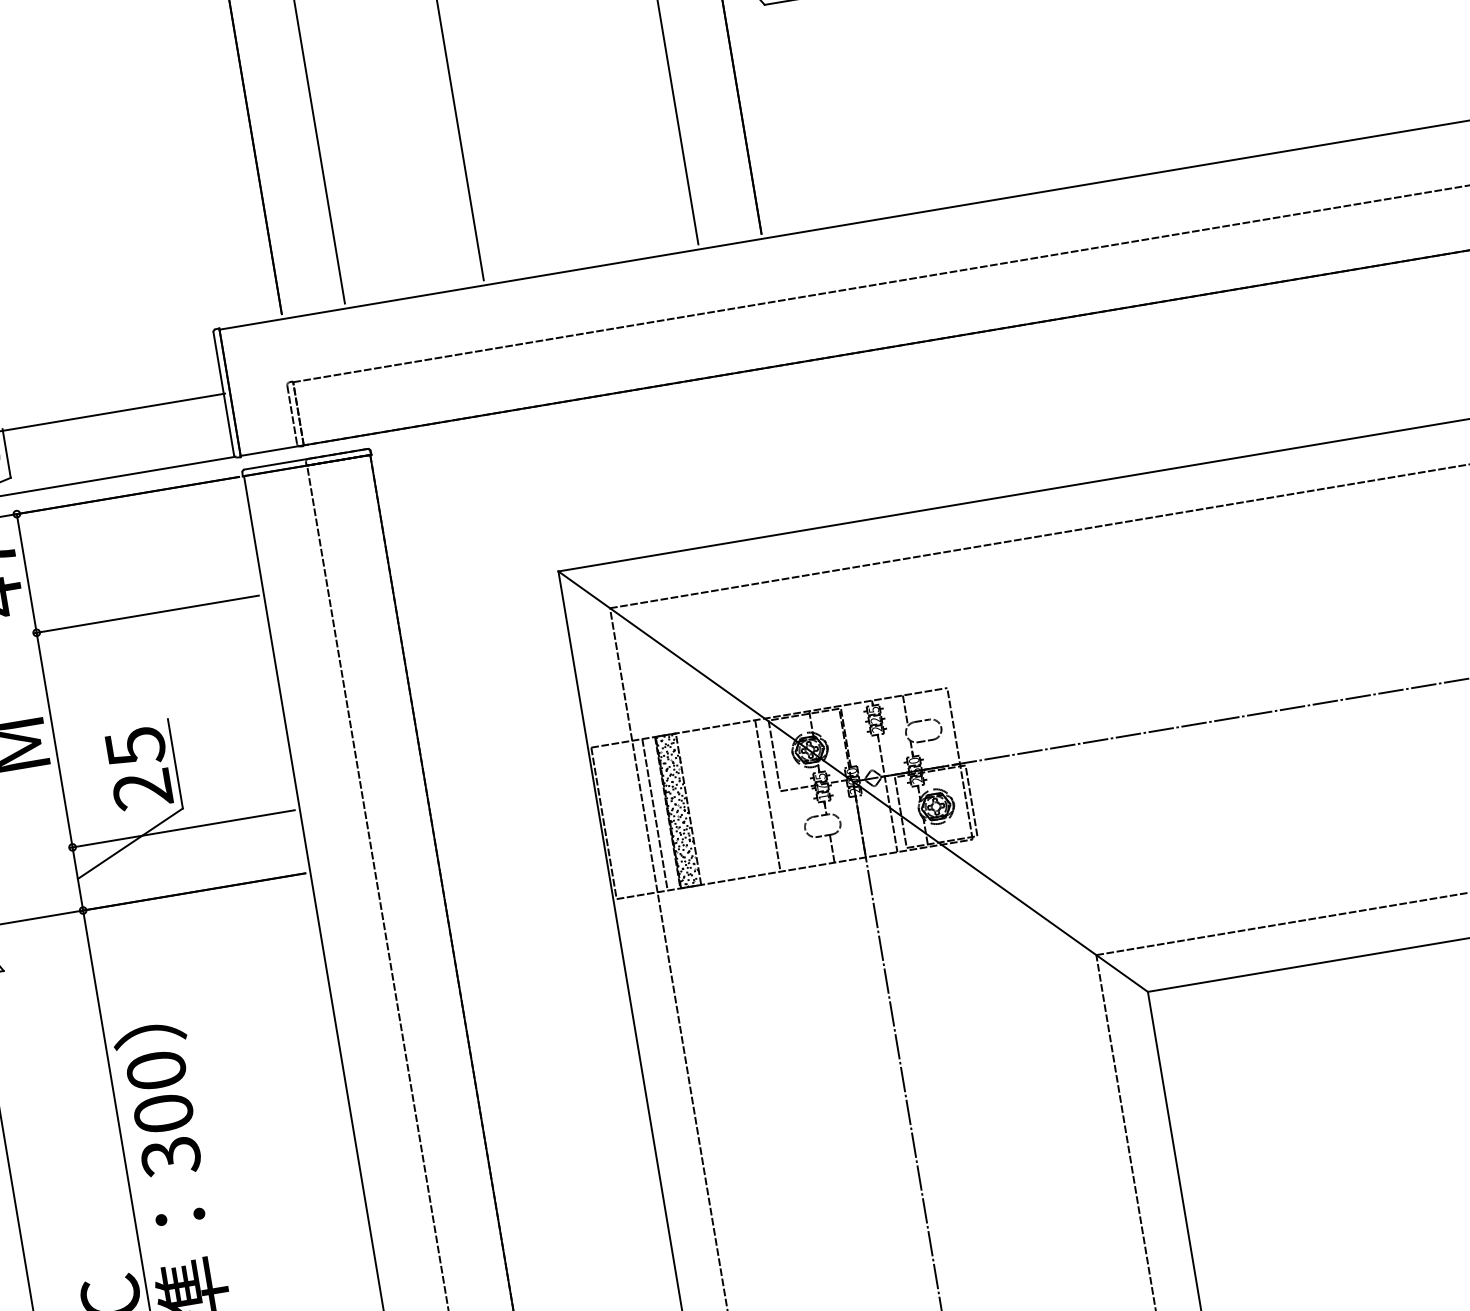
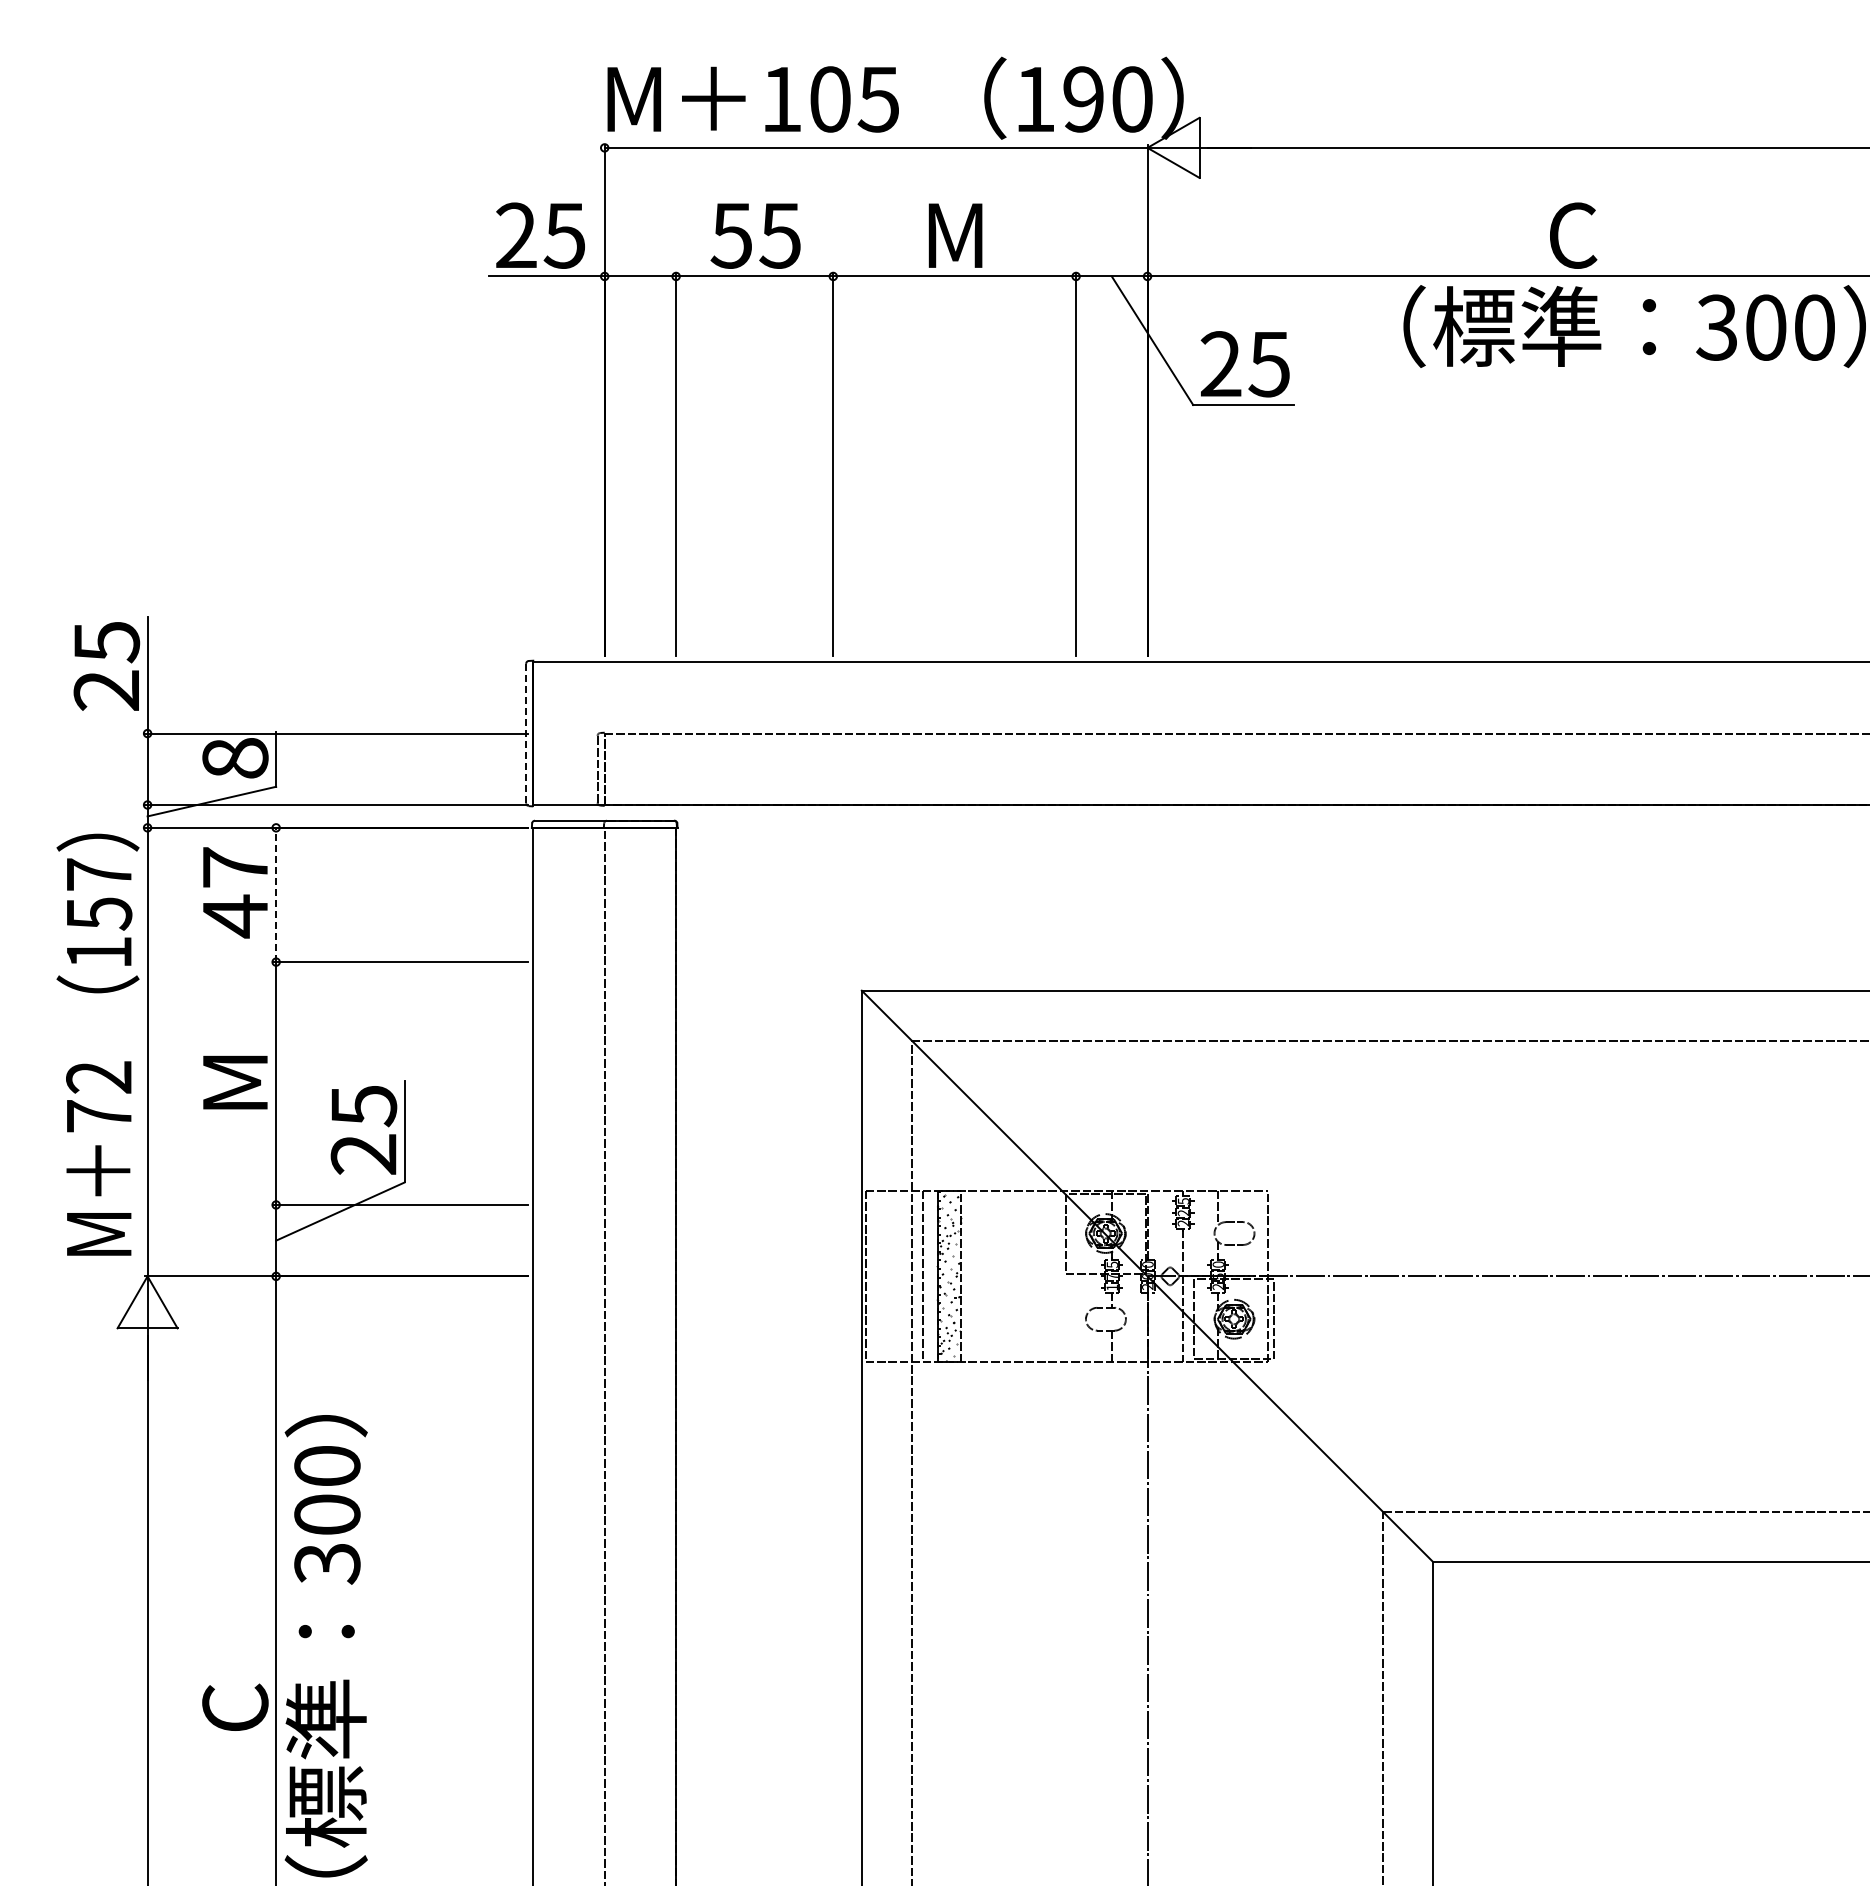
line: (224, 393) -> (526, 733), solid -> dashed
line: (26, 573) -> (276, 894), solid -> dashed
line: (767, 796) -> (1050, 1276), removed

